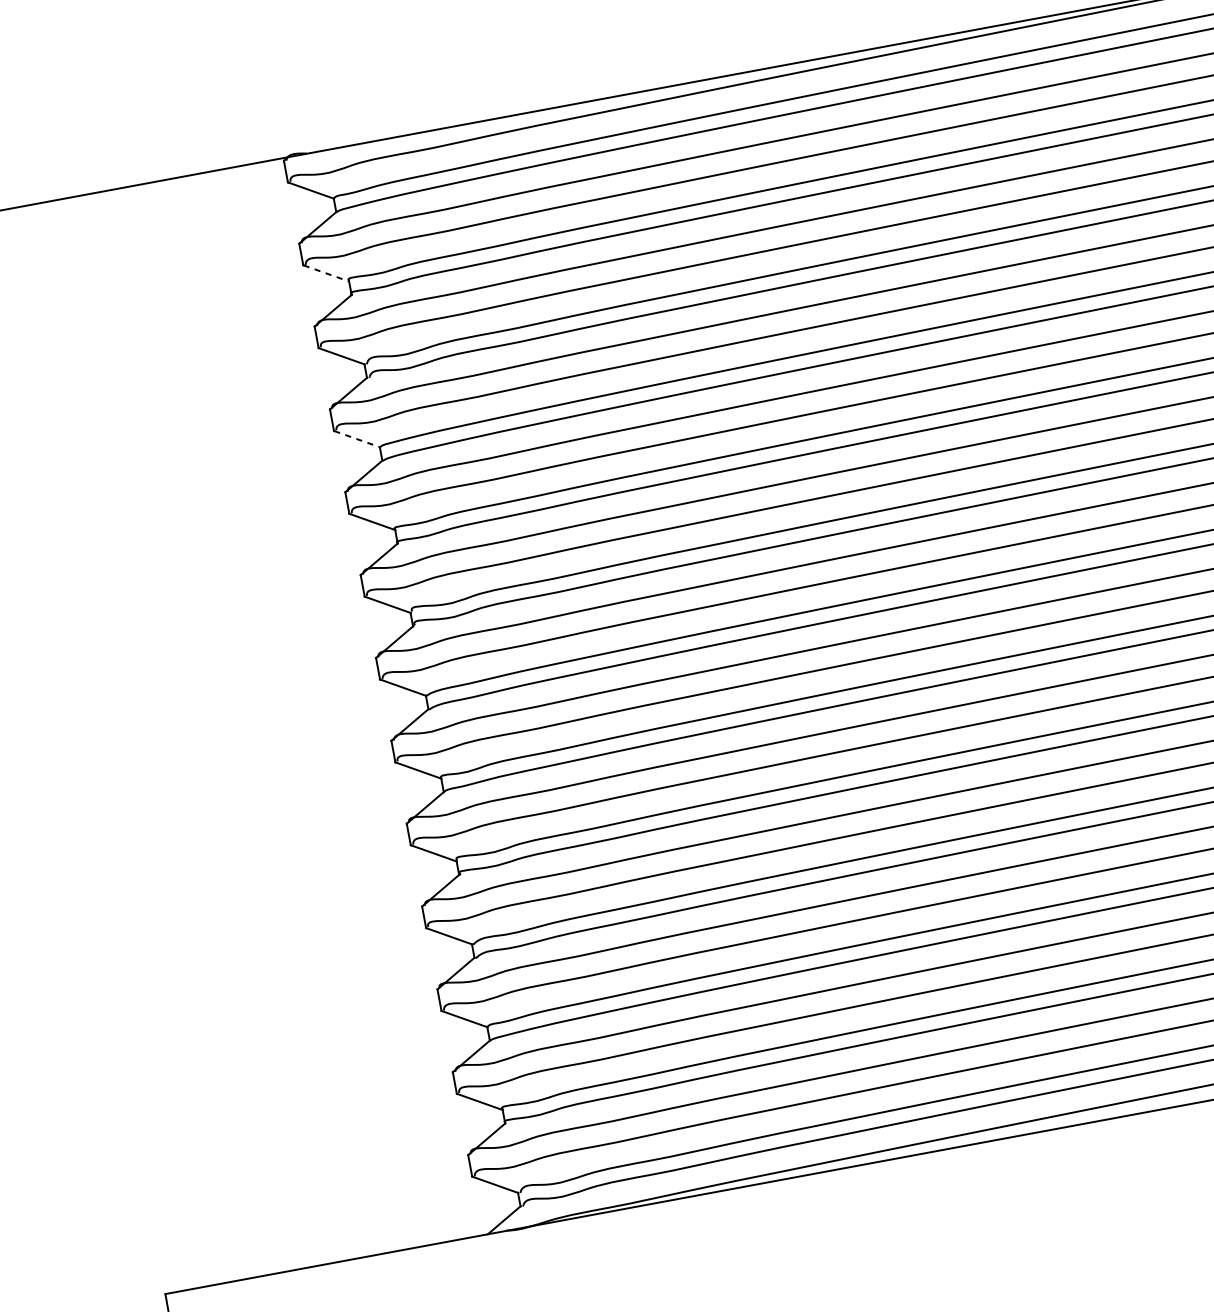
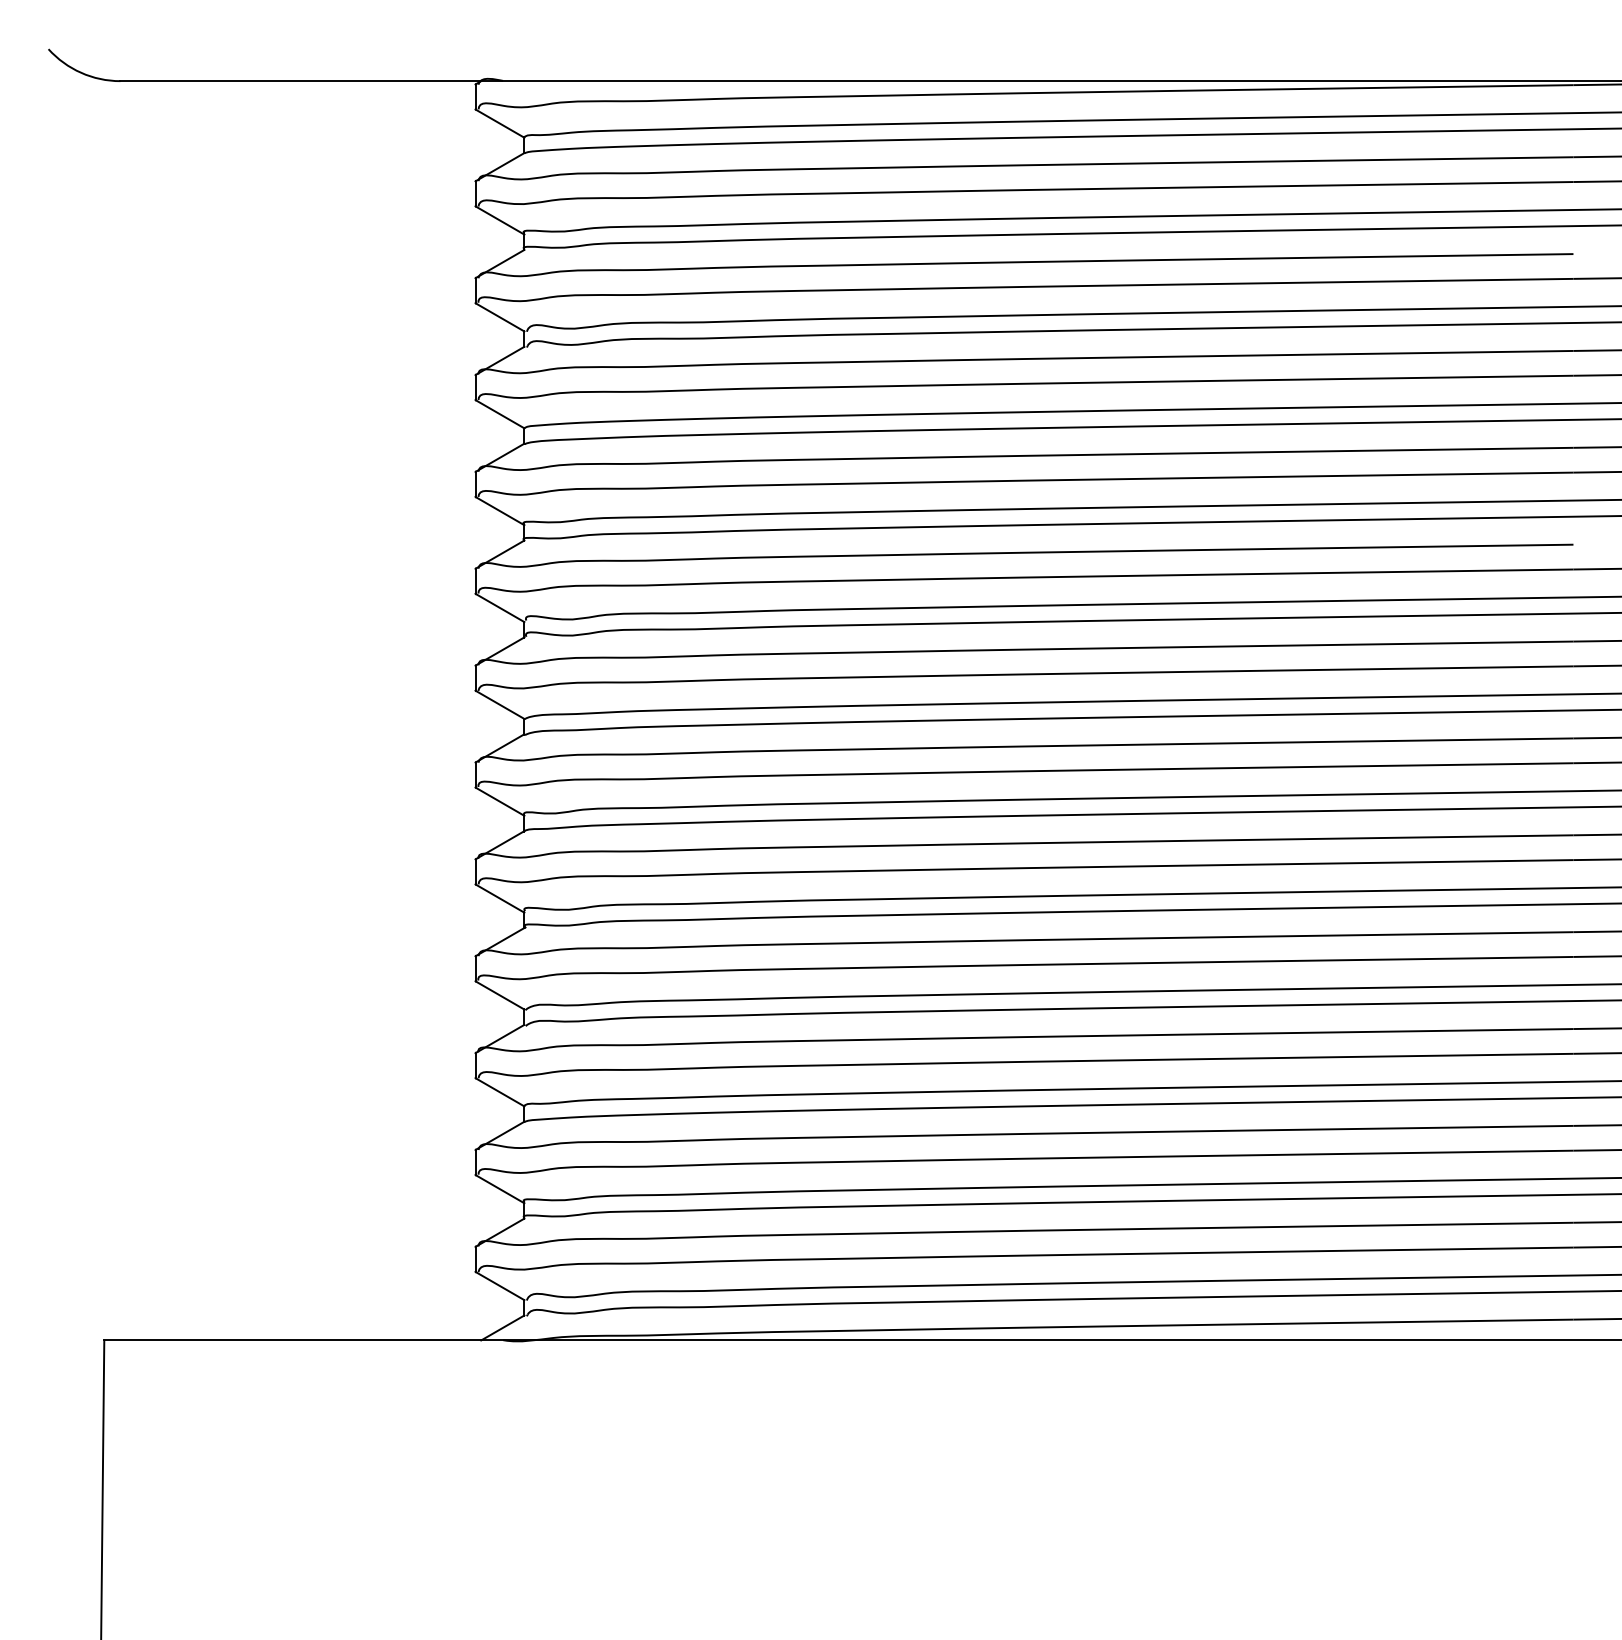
line: (326, 273) -> (500, 220), dashed -> solid
line: (357, 439) -> (500, 414), dashed -> solid

